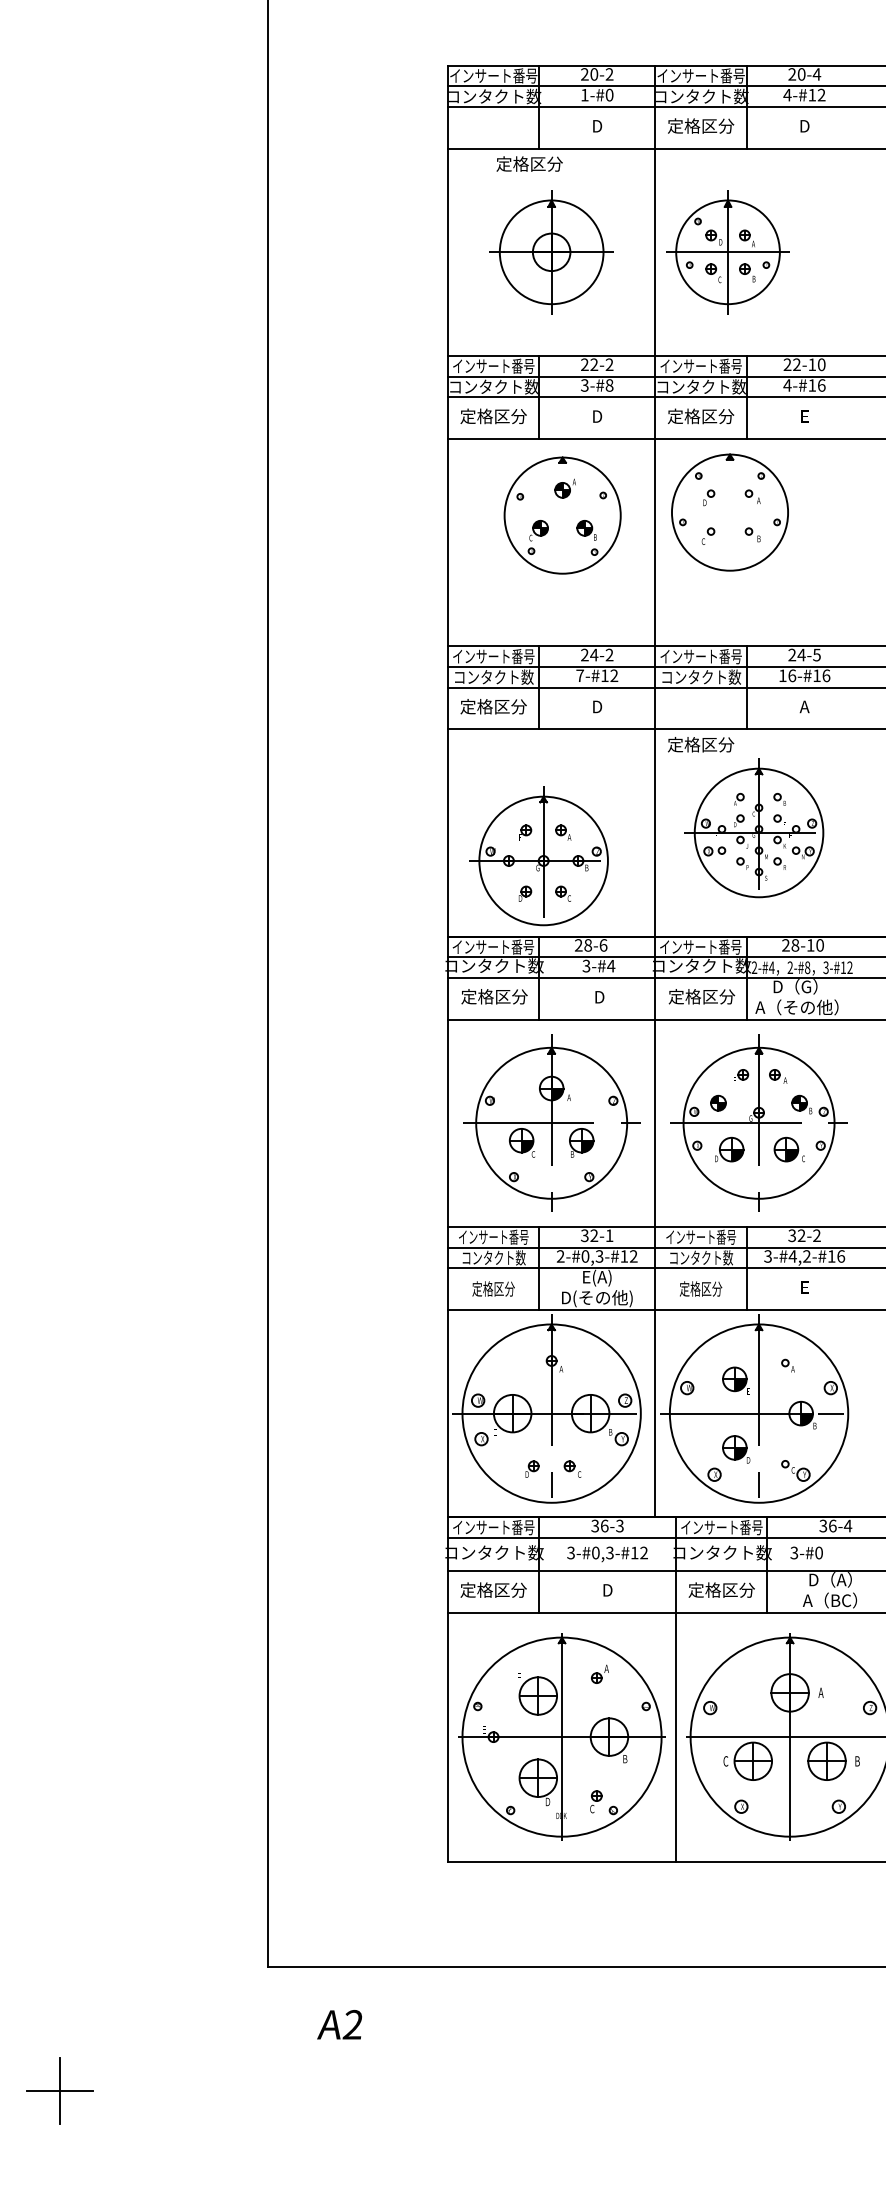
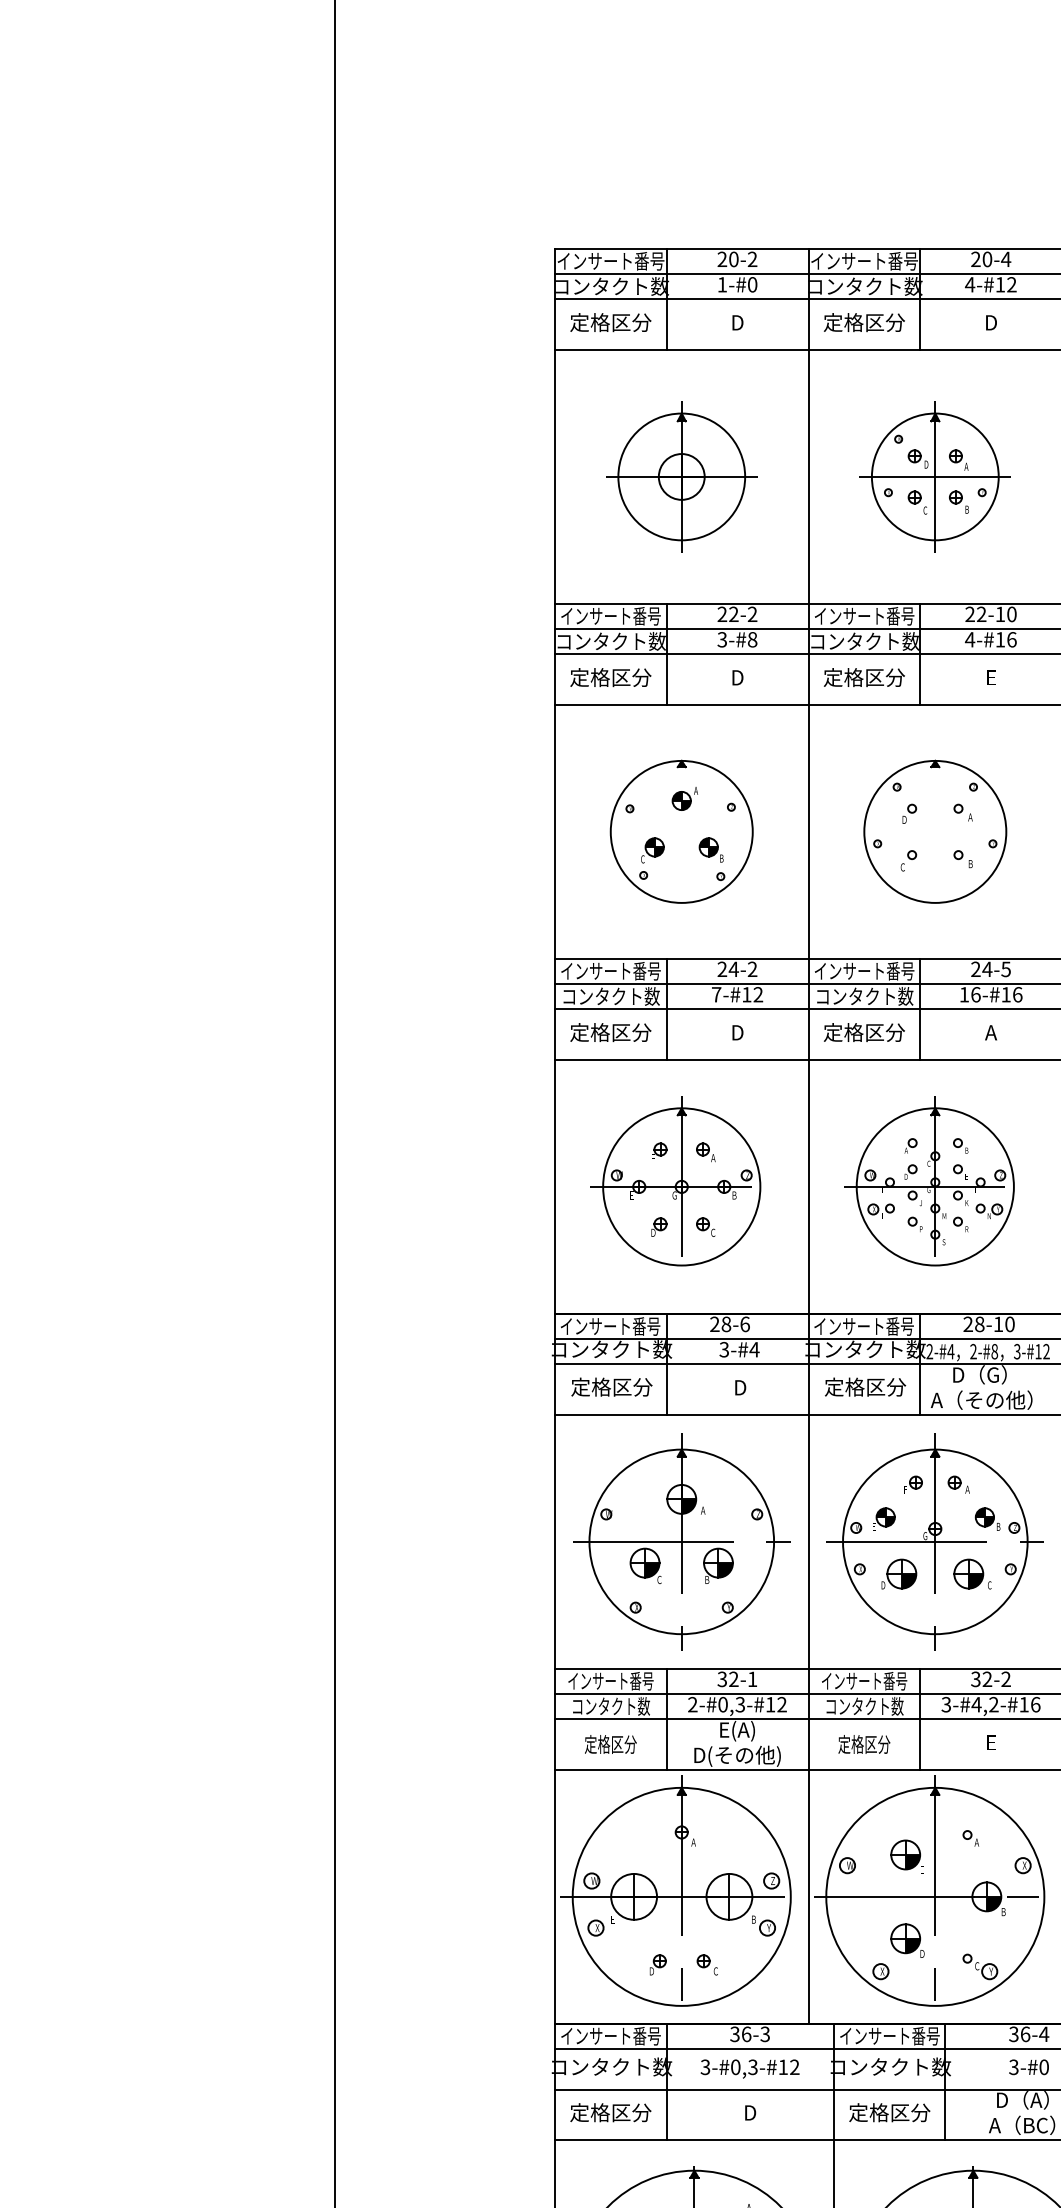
text: (529, 163) -> (610, 321), moved
part: (727, 252) -> (934, 477), moved
part: (729, 512) -> (934, 831), moved
part: (562, 515) -> (681, 831), moved
text: (701, 744) -> (864, 1032), moved
part: (538, 856) -> (675, 1181), moved
text: (806, 1552) -> (1028, 2066), moved

